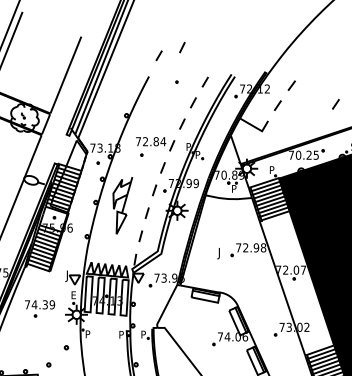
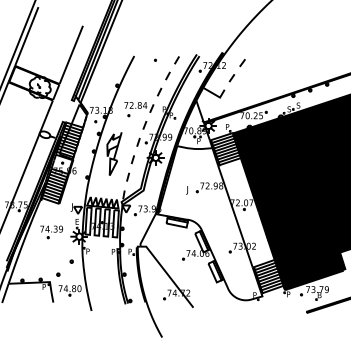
line: (182, 46) -> (159, 33), removed
line: (158, 55) -> (141, 40), removed
line: (335, 104) -> (275, 77), removed

